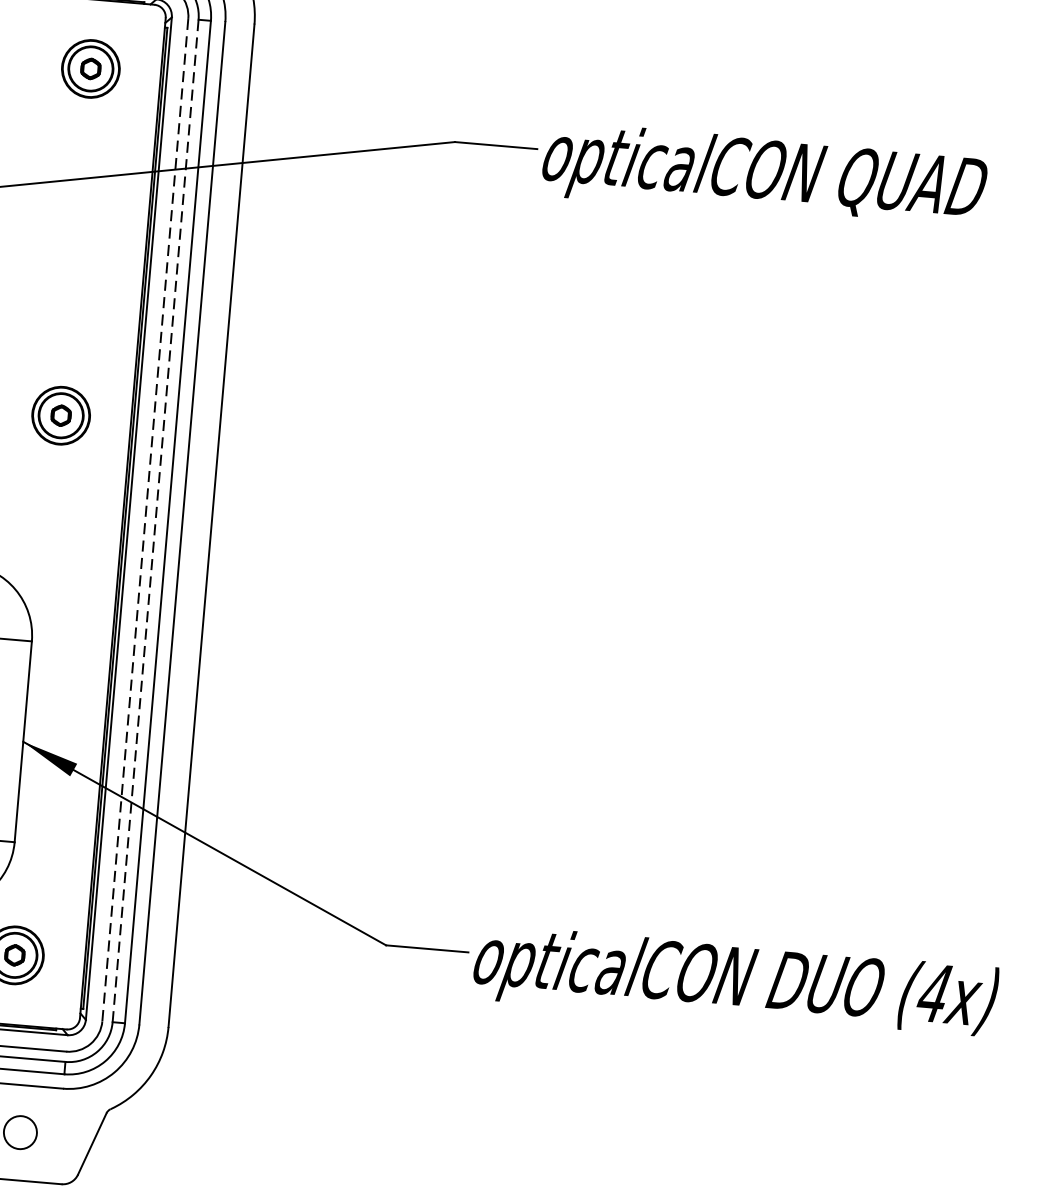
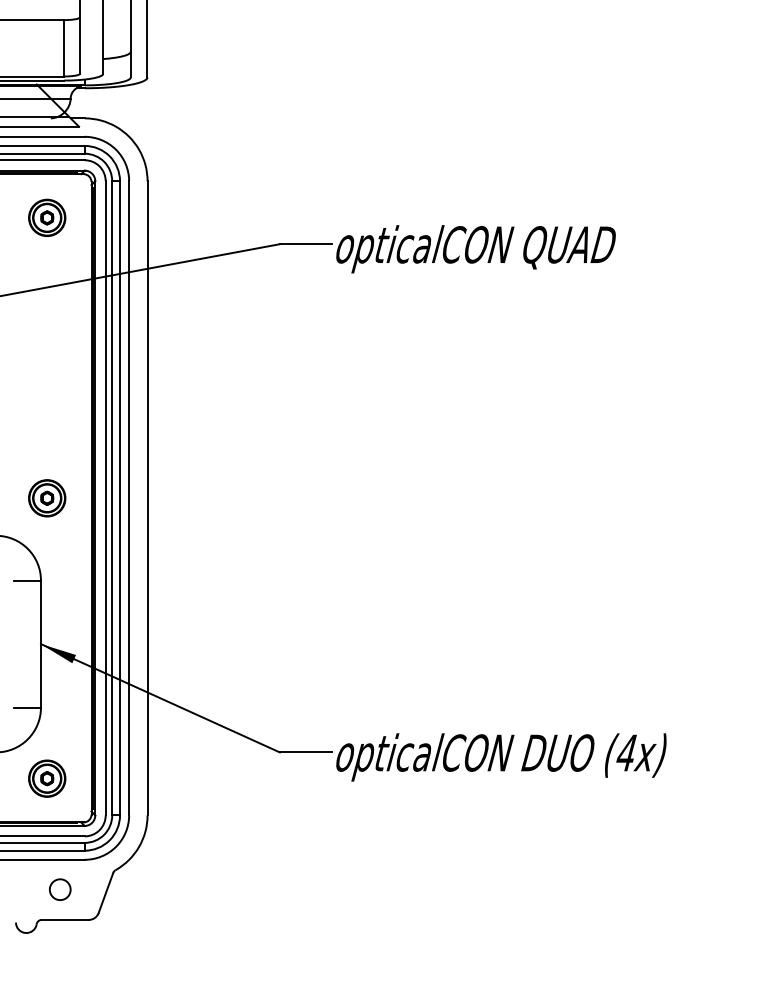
part: (61, 416) -> (47, 498), moved
line: (156, 519) -> (112, 497), dashed -> solid
line: (144, 520) -> (105, 498), dashed -> solid

